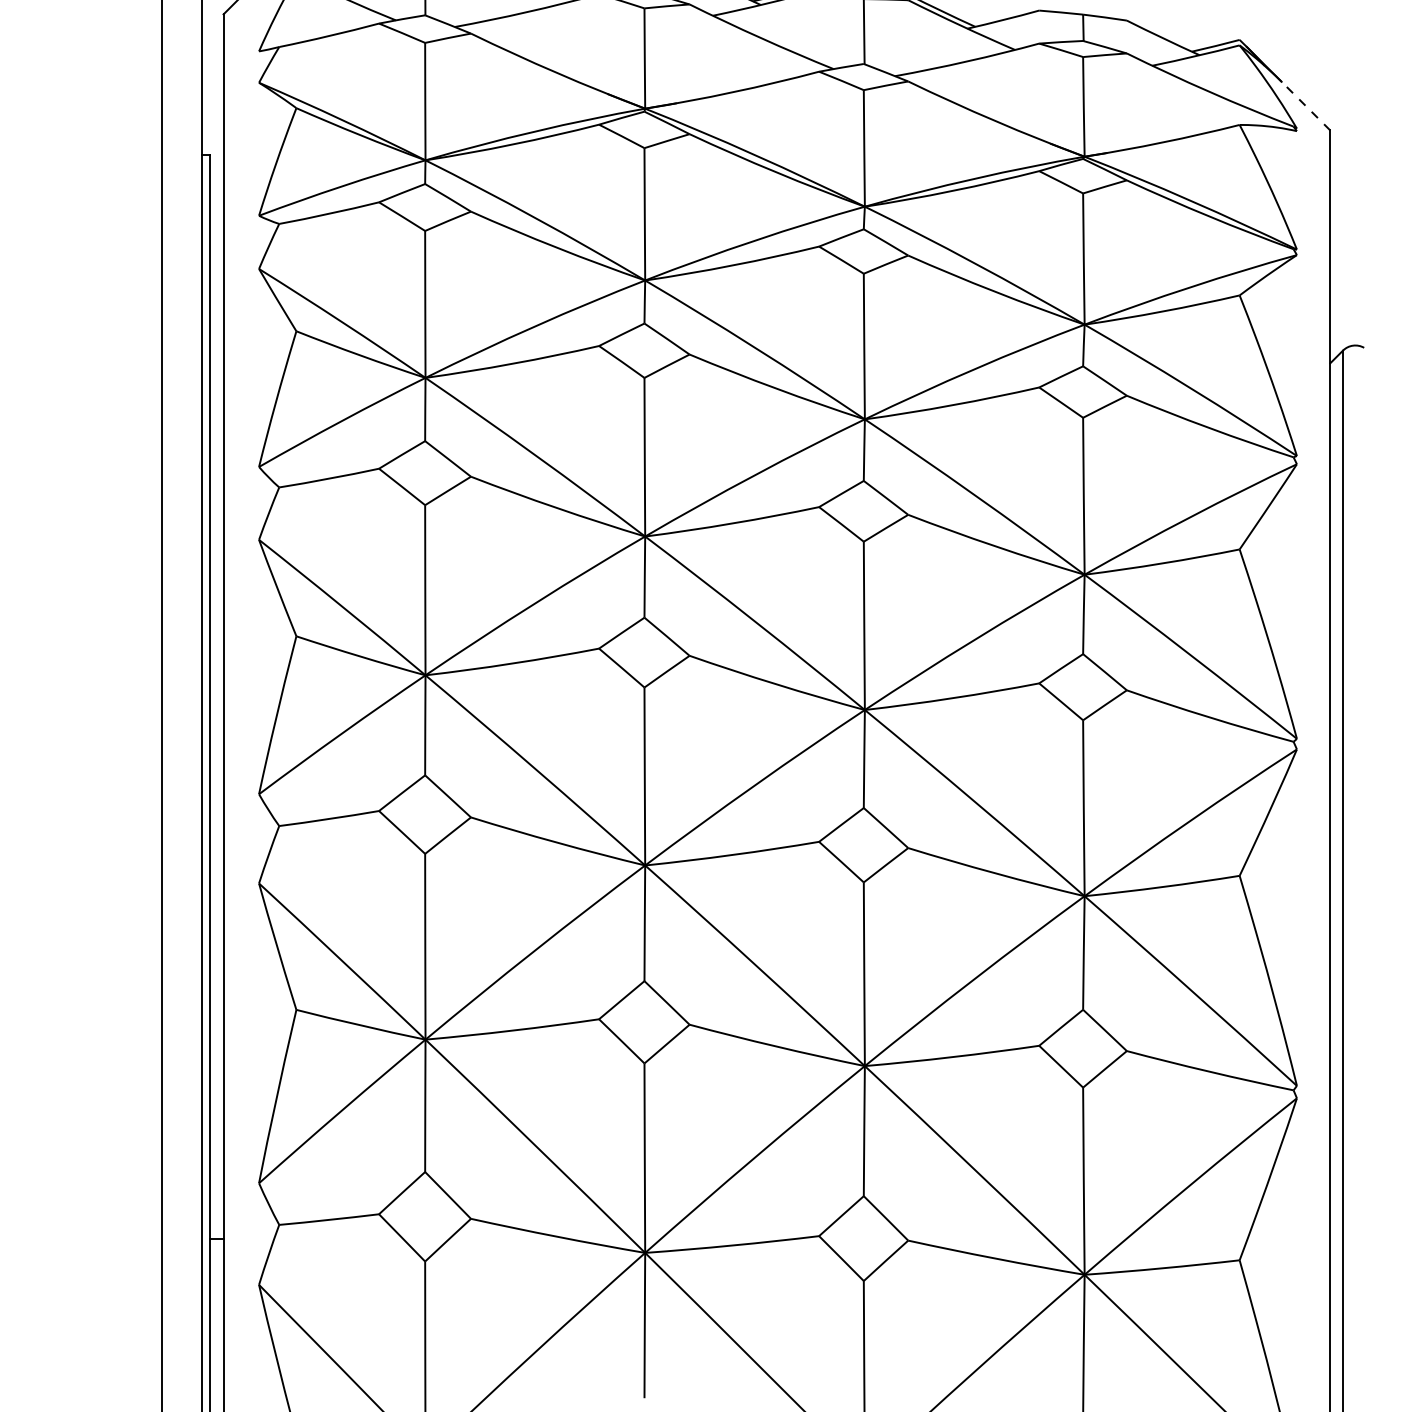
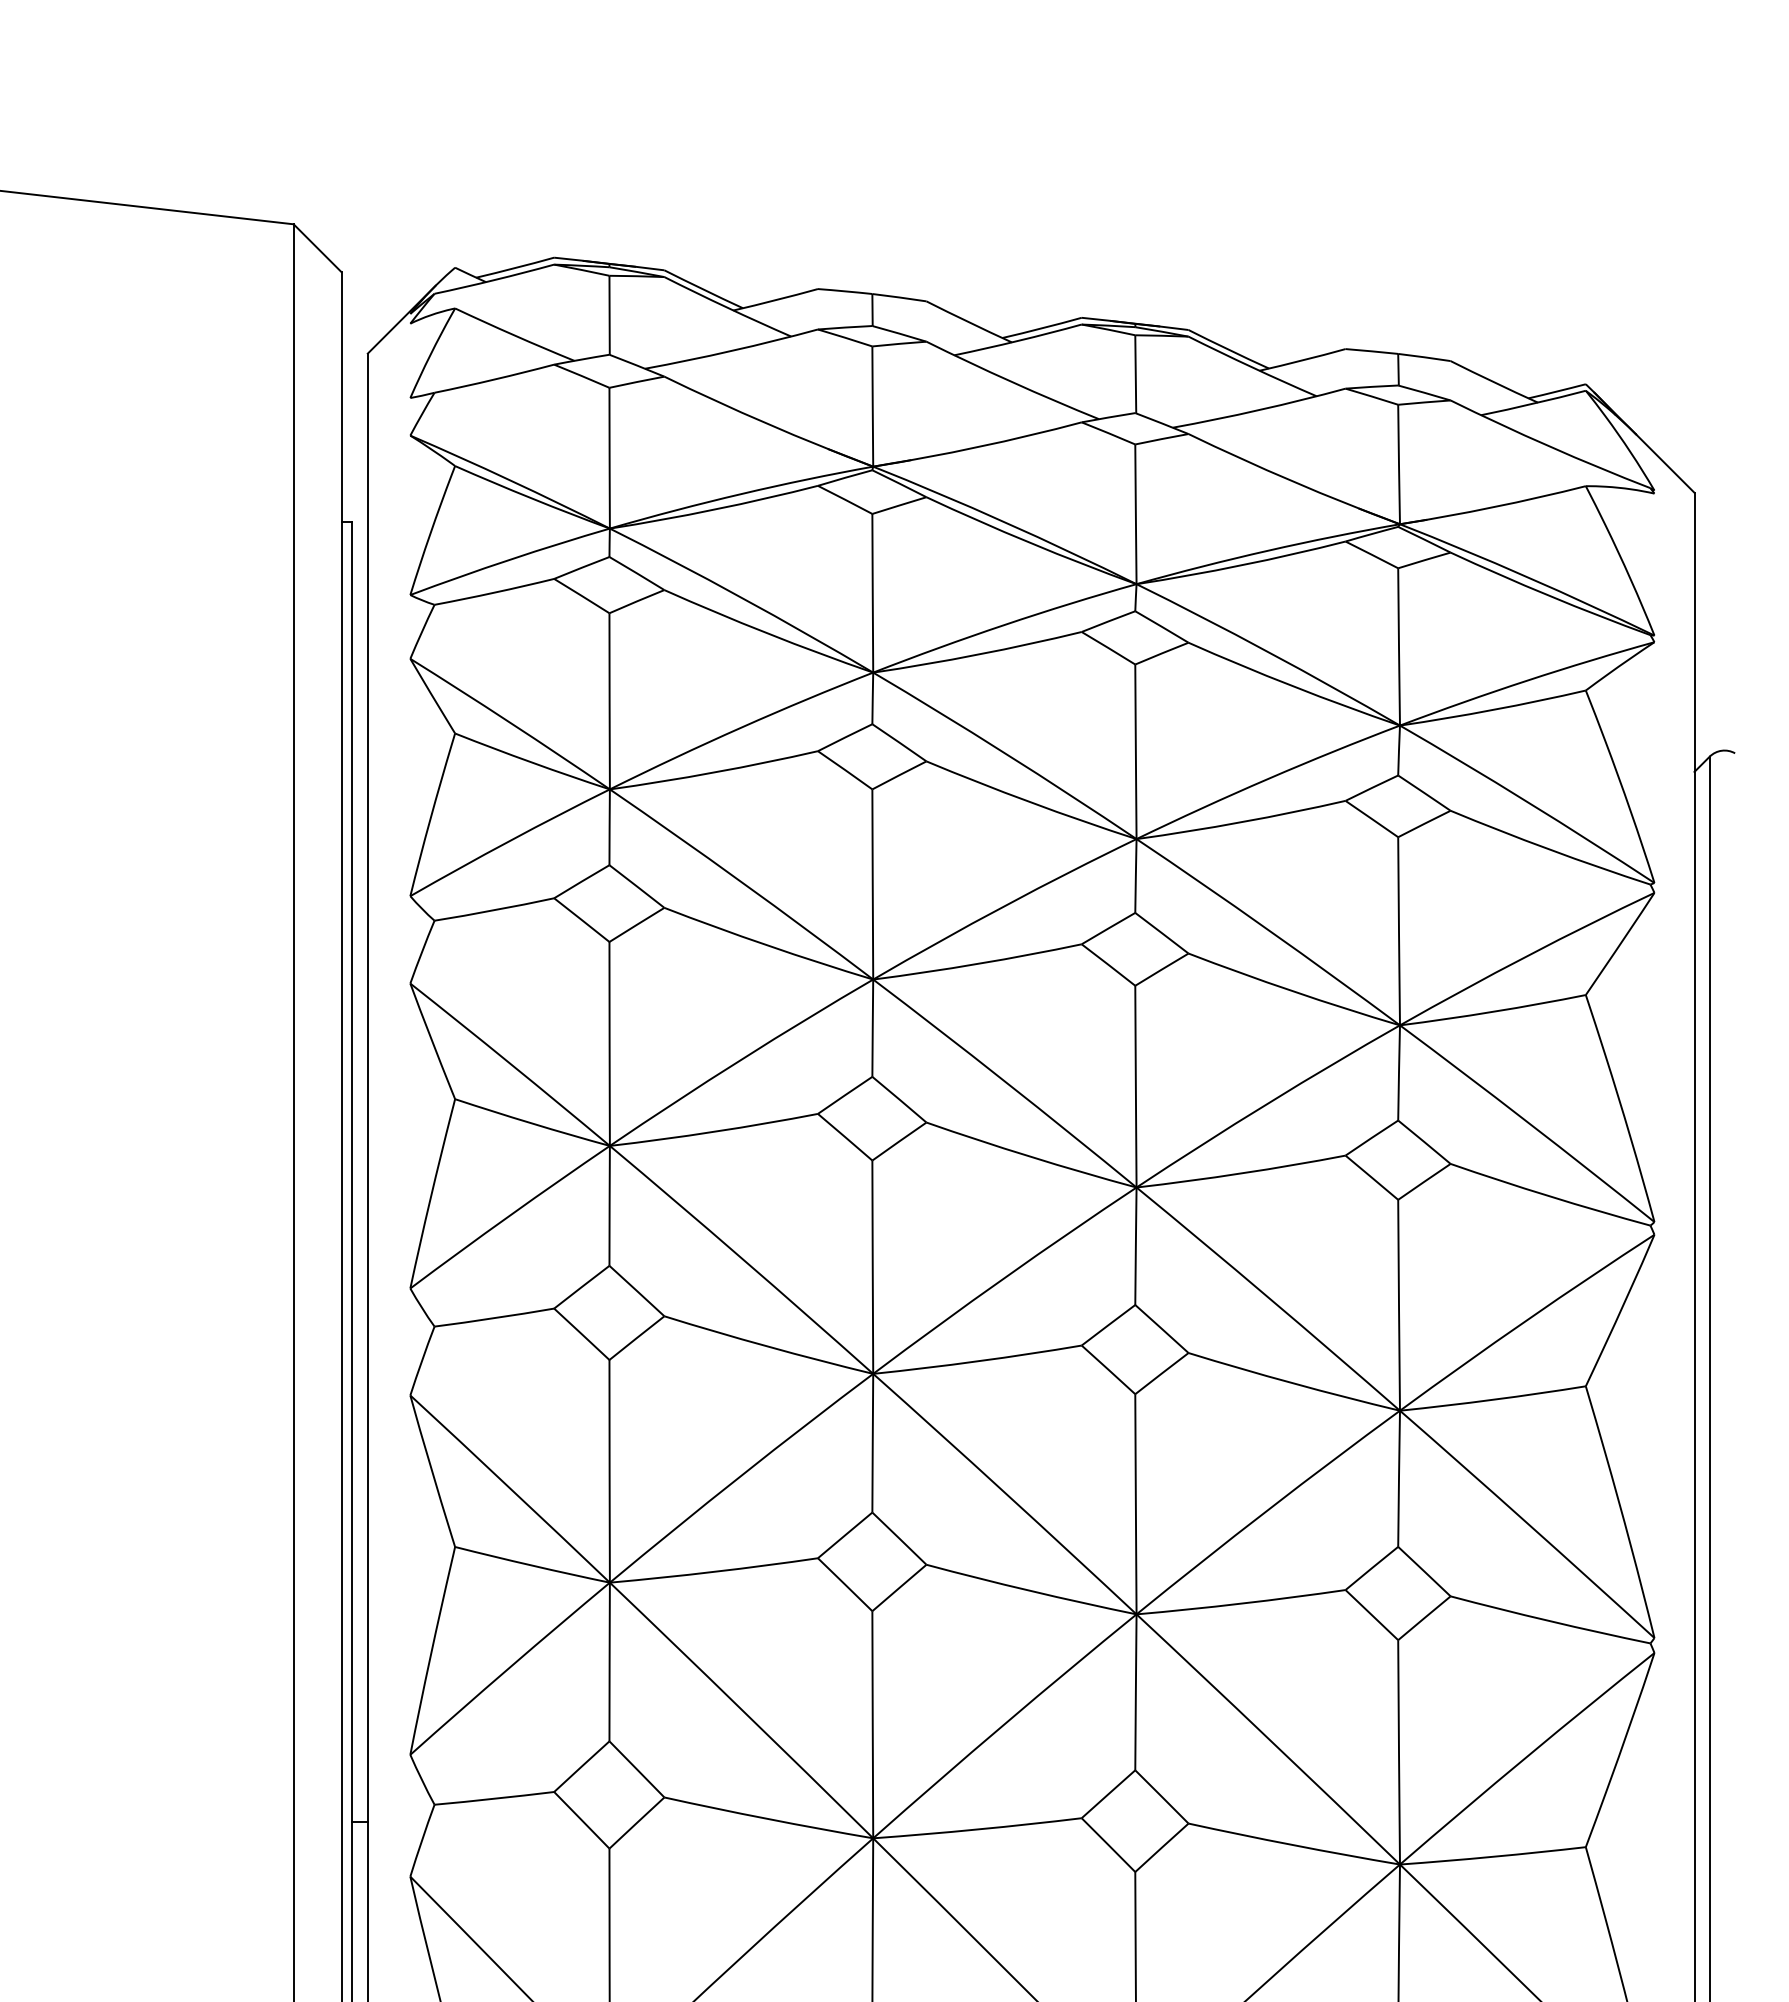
line: (1305, 106) -> (1664, 463), dashed -> solid

